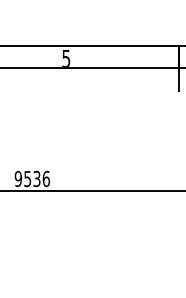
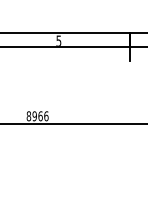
text: (27, 179) -> (34, 116), 9536 -> 8966

